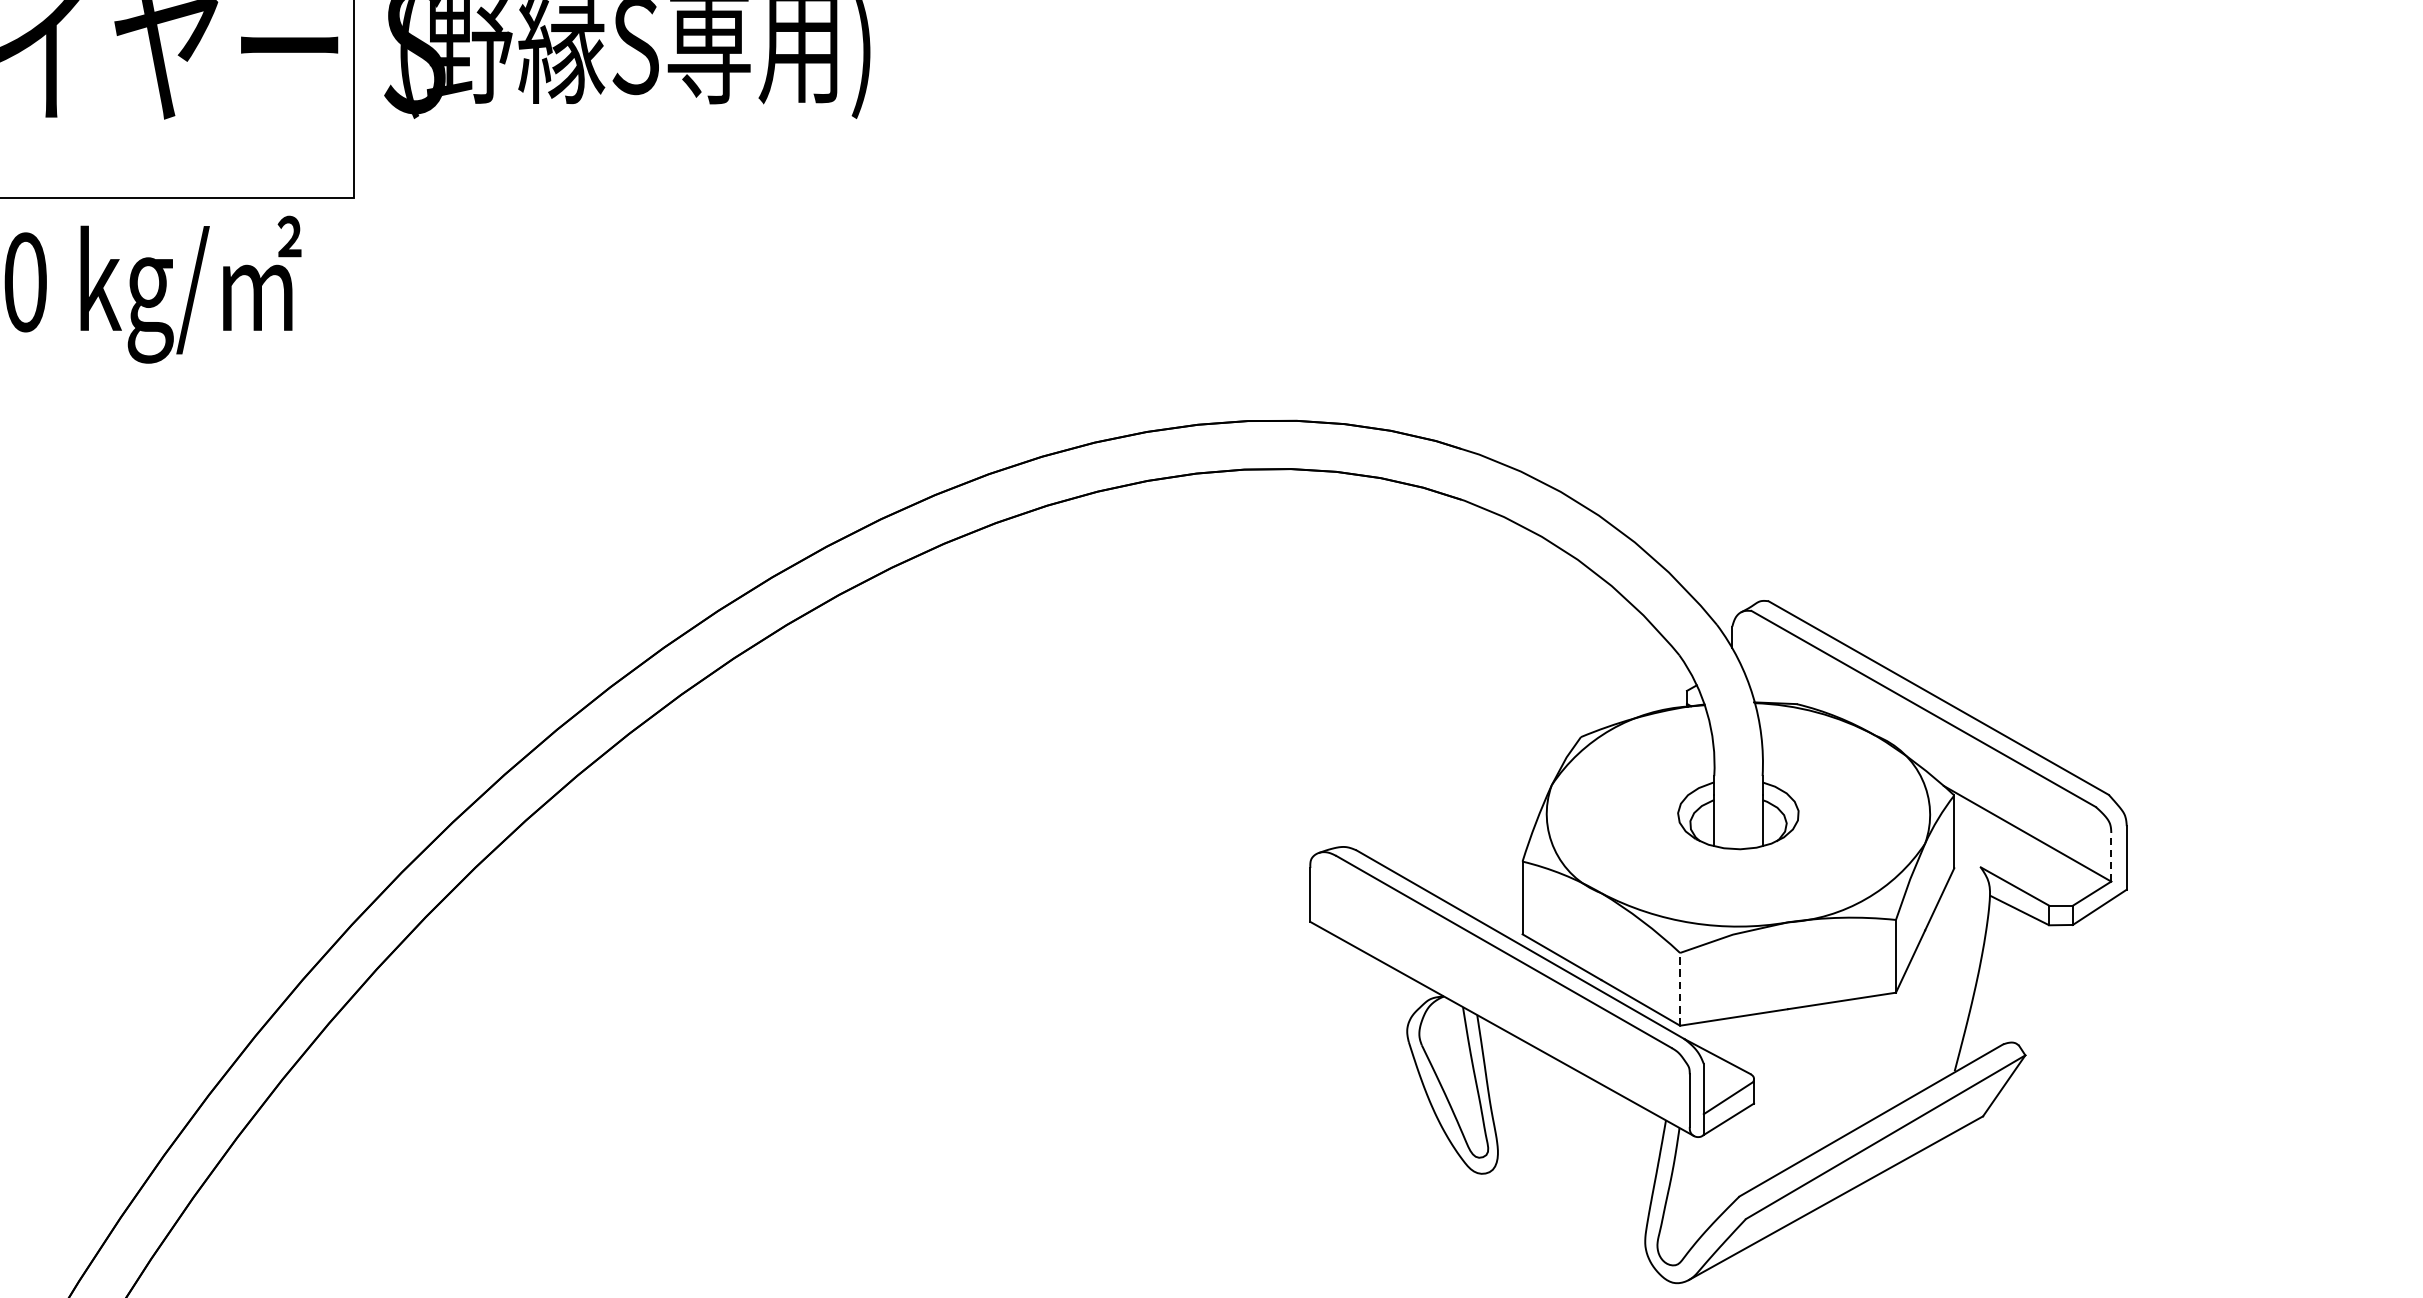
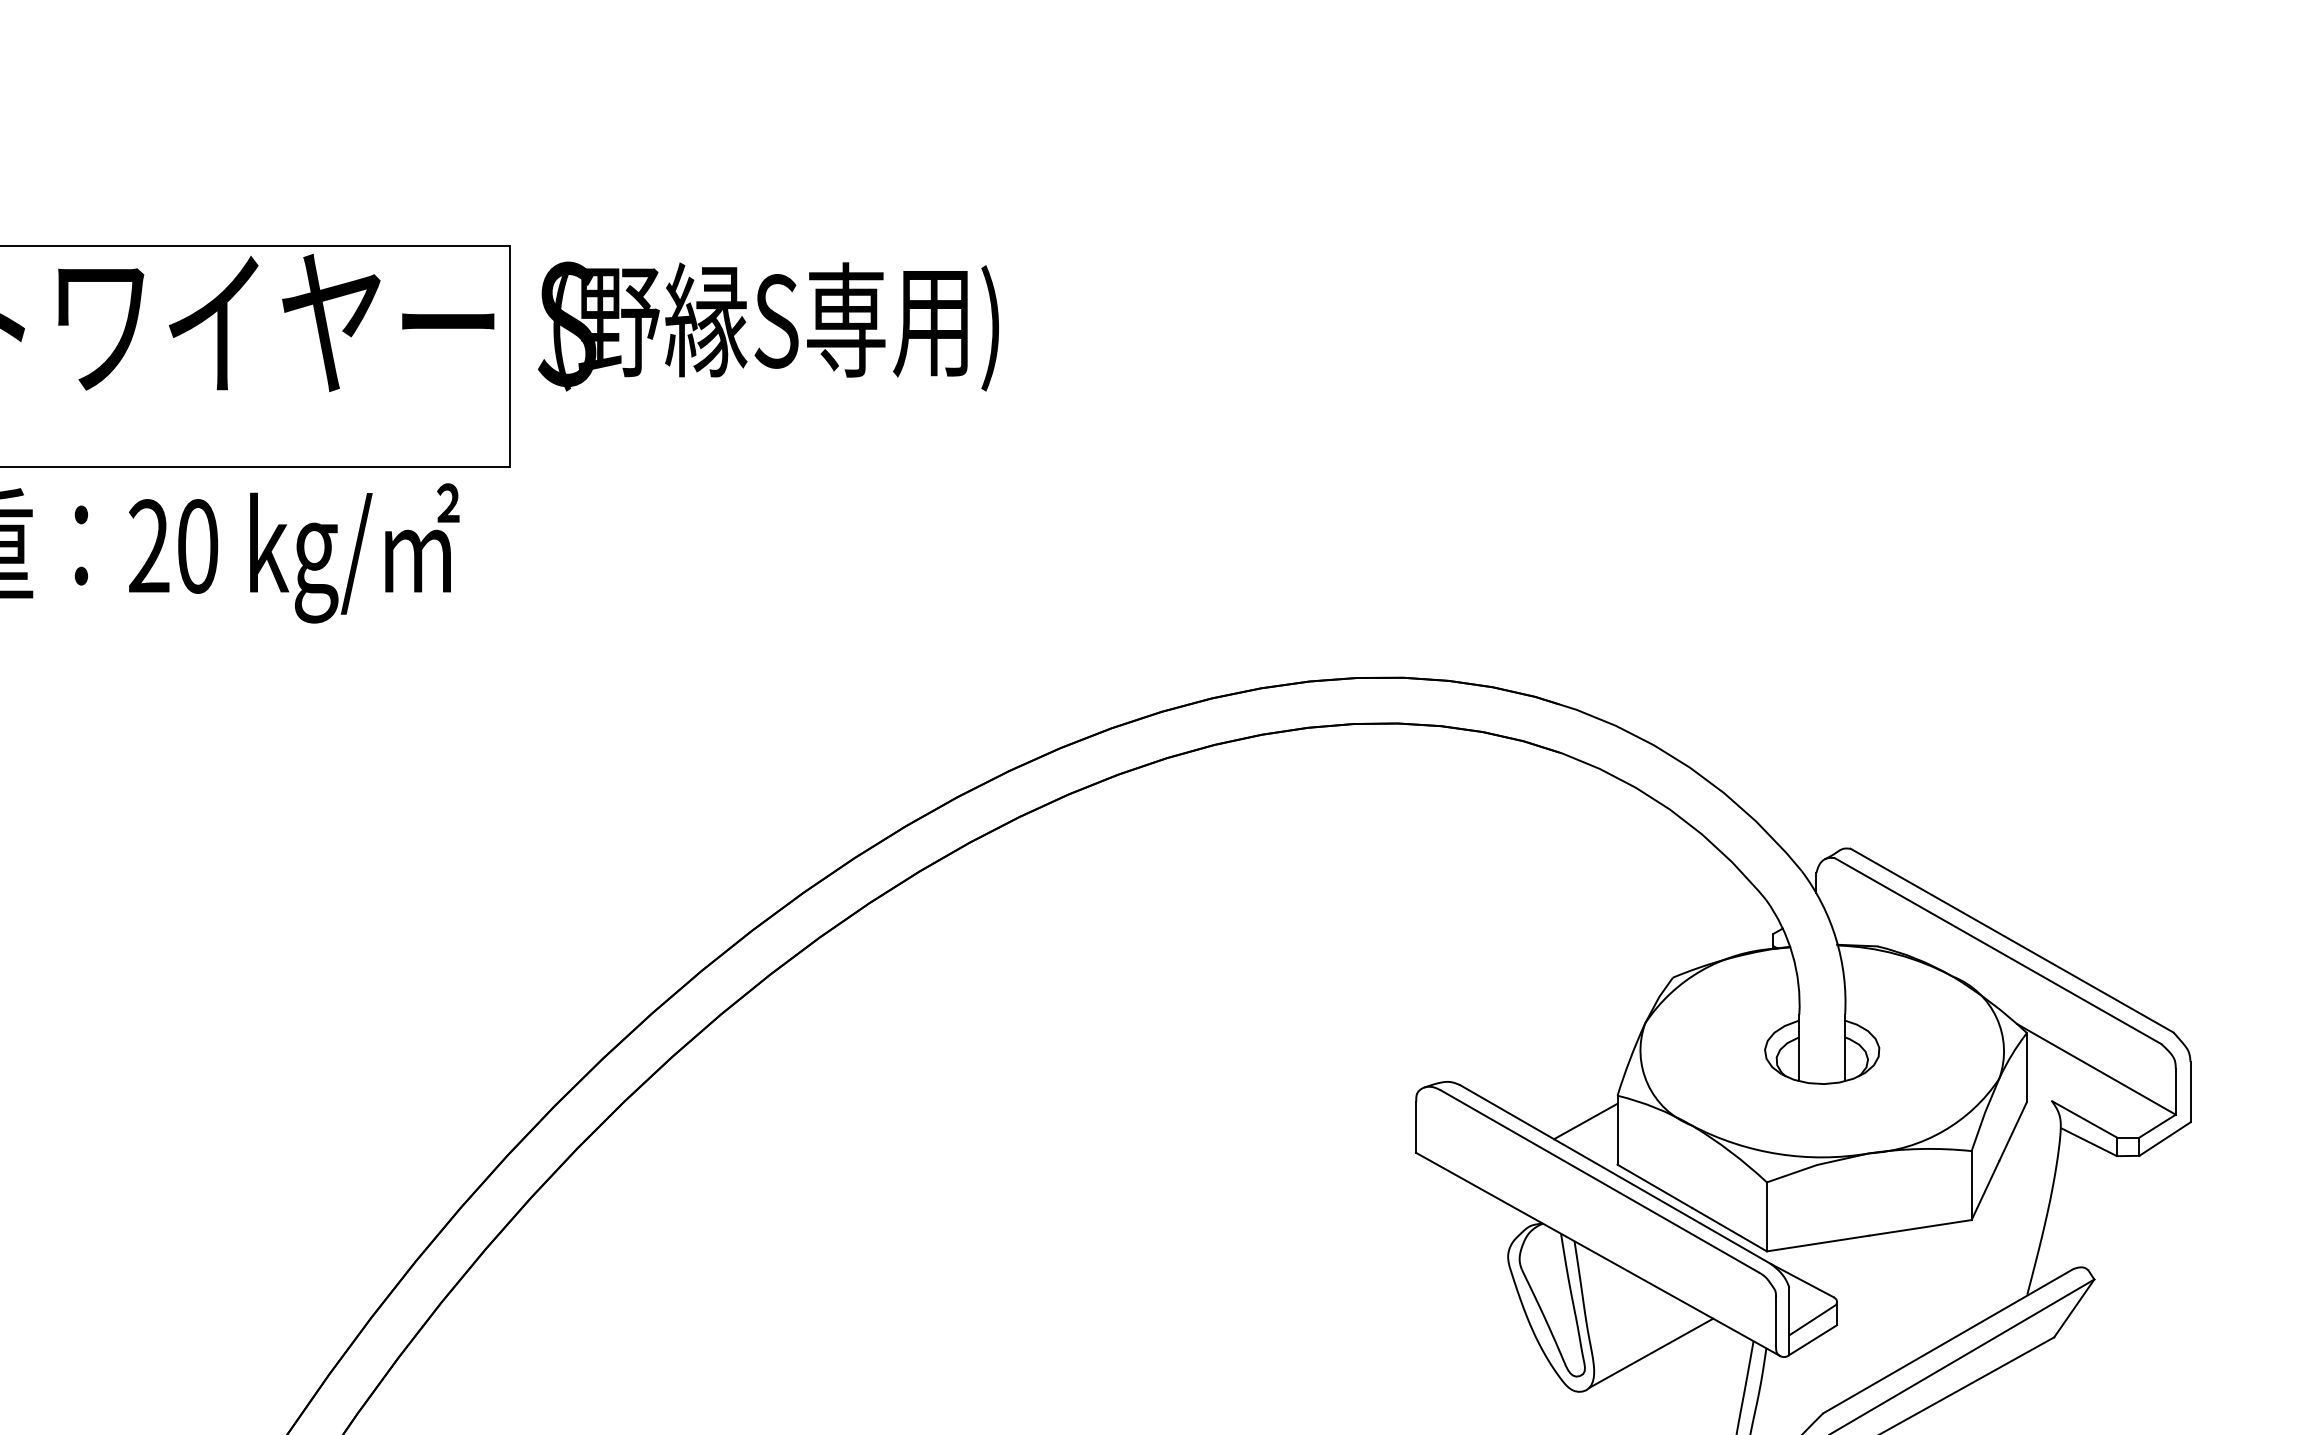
line: (2110, 857) -> (2175, 1091), dashed -> solid
line: (1488, 888) -> (1585, 1121), added
line: (1679, 988) -> (1766, 1216), dashed -> solid
line: (1558, 1132) -> (1651, 1352), added

